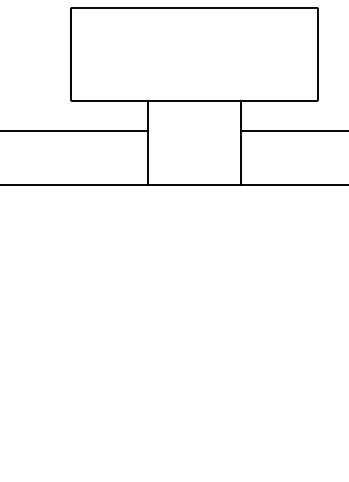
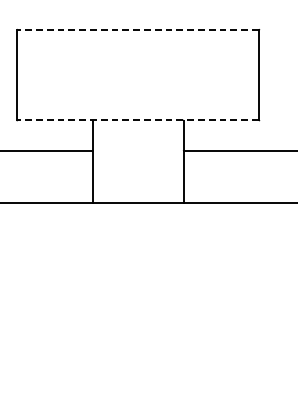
line: (194, 8) -> (138, 30), solid -> dashed
line: (194, 100) -> (138, 120), solid -> dashed

